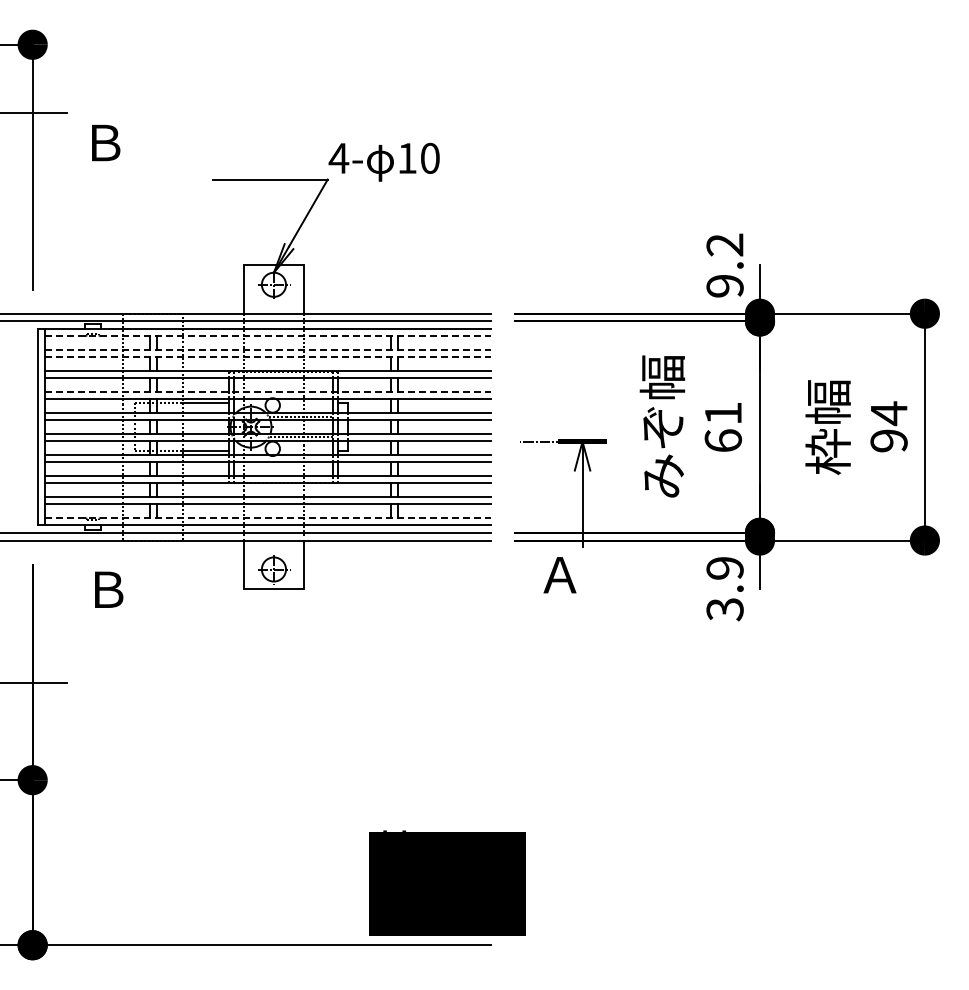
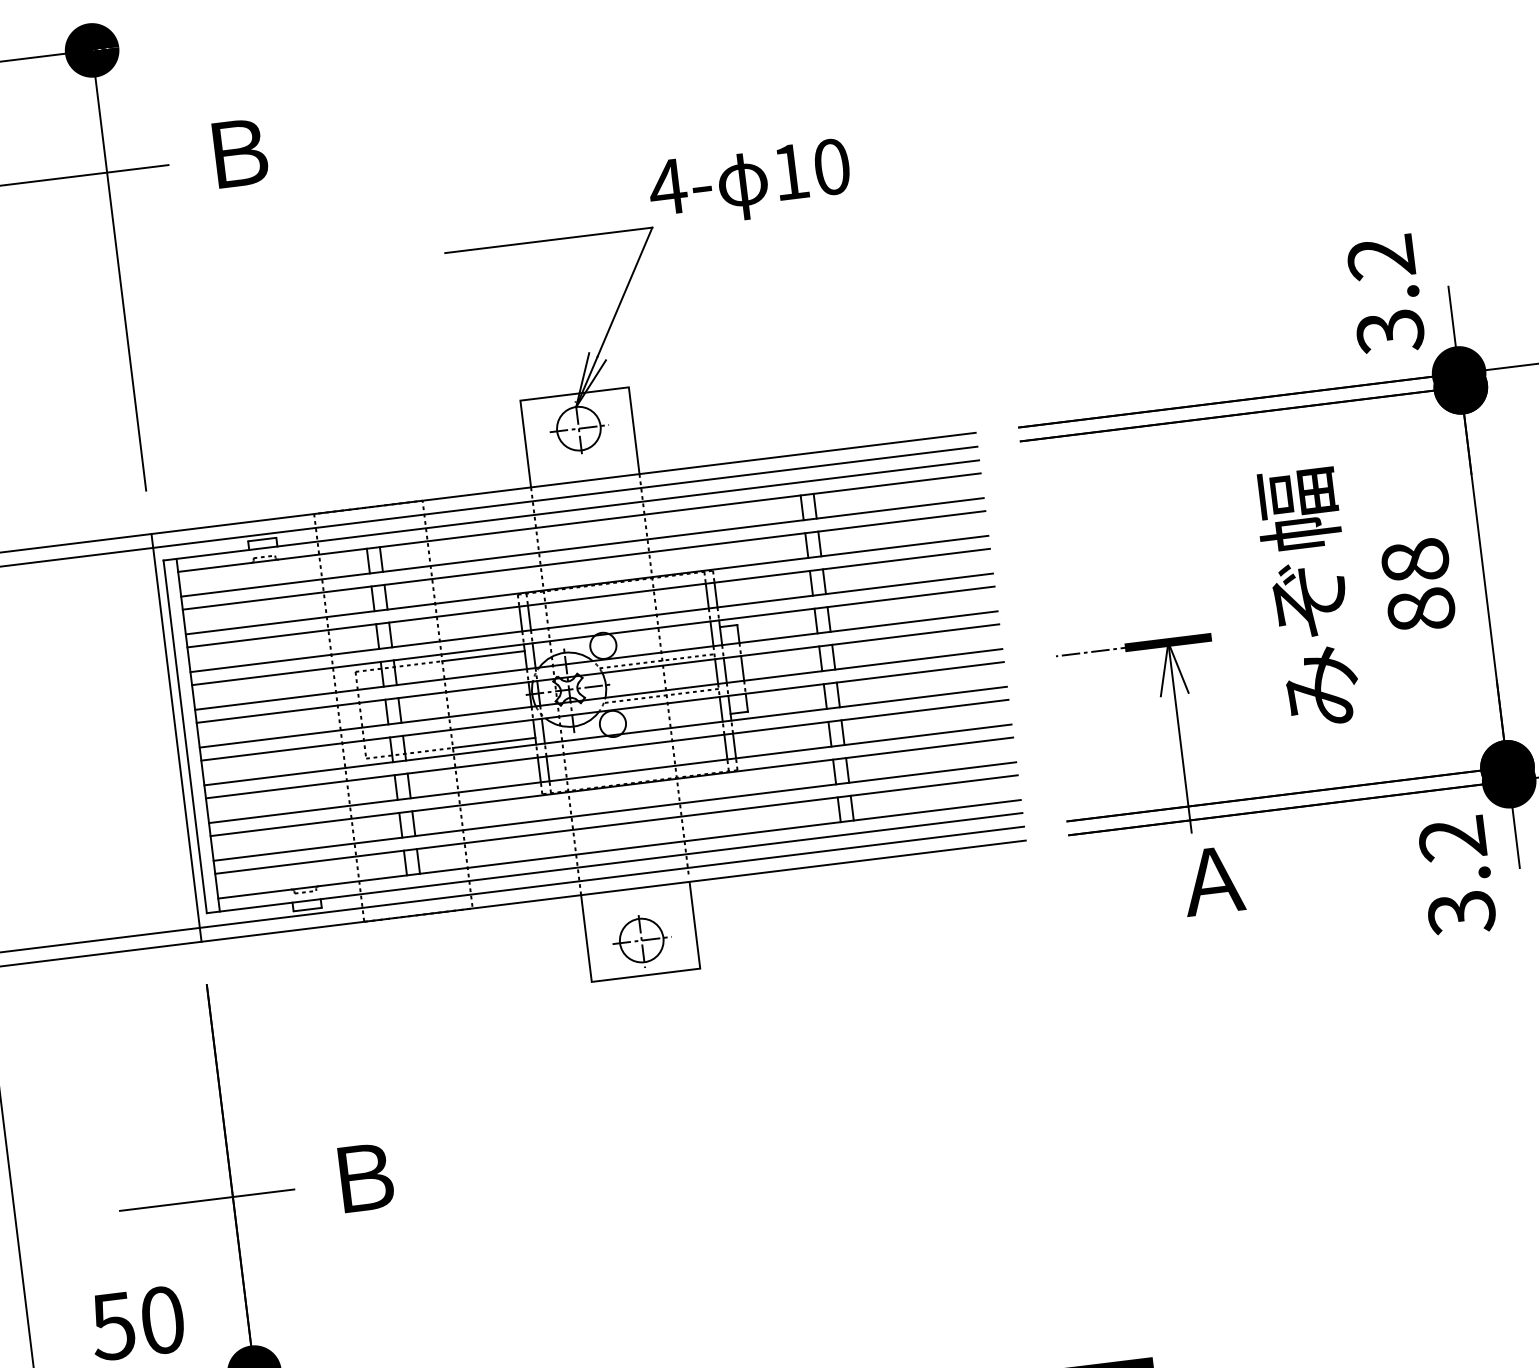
text: (106, 142) -> (241, 152), moved
text: (724, 286) -> (1389, 332), 9.2 -> 3.2
line: (268, 336) -> (580, 522), dashed -> solid
line: (268, 350) -> (583, 548), dashed -> solid
line: (268, 357) -> (585, 560), dashed -> solid
line: (268, 392) -> (592, 623), dashed -> solid
line: (32, 426) -> (176, 736), added
text: (723, 427) -> (1418, 586), 61 -> 88
line: (268, 517) -> (620, 848), dashed -> solid
text: (725, 568) -> (1453, 839), 3.9 -> 3.2
text: (559, 575) -> (1212, 881), moved
text: (109, 589) -> (366, 1176), moved

